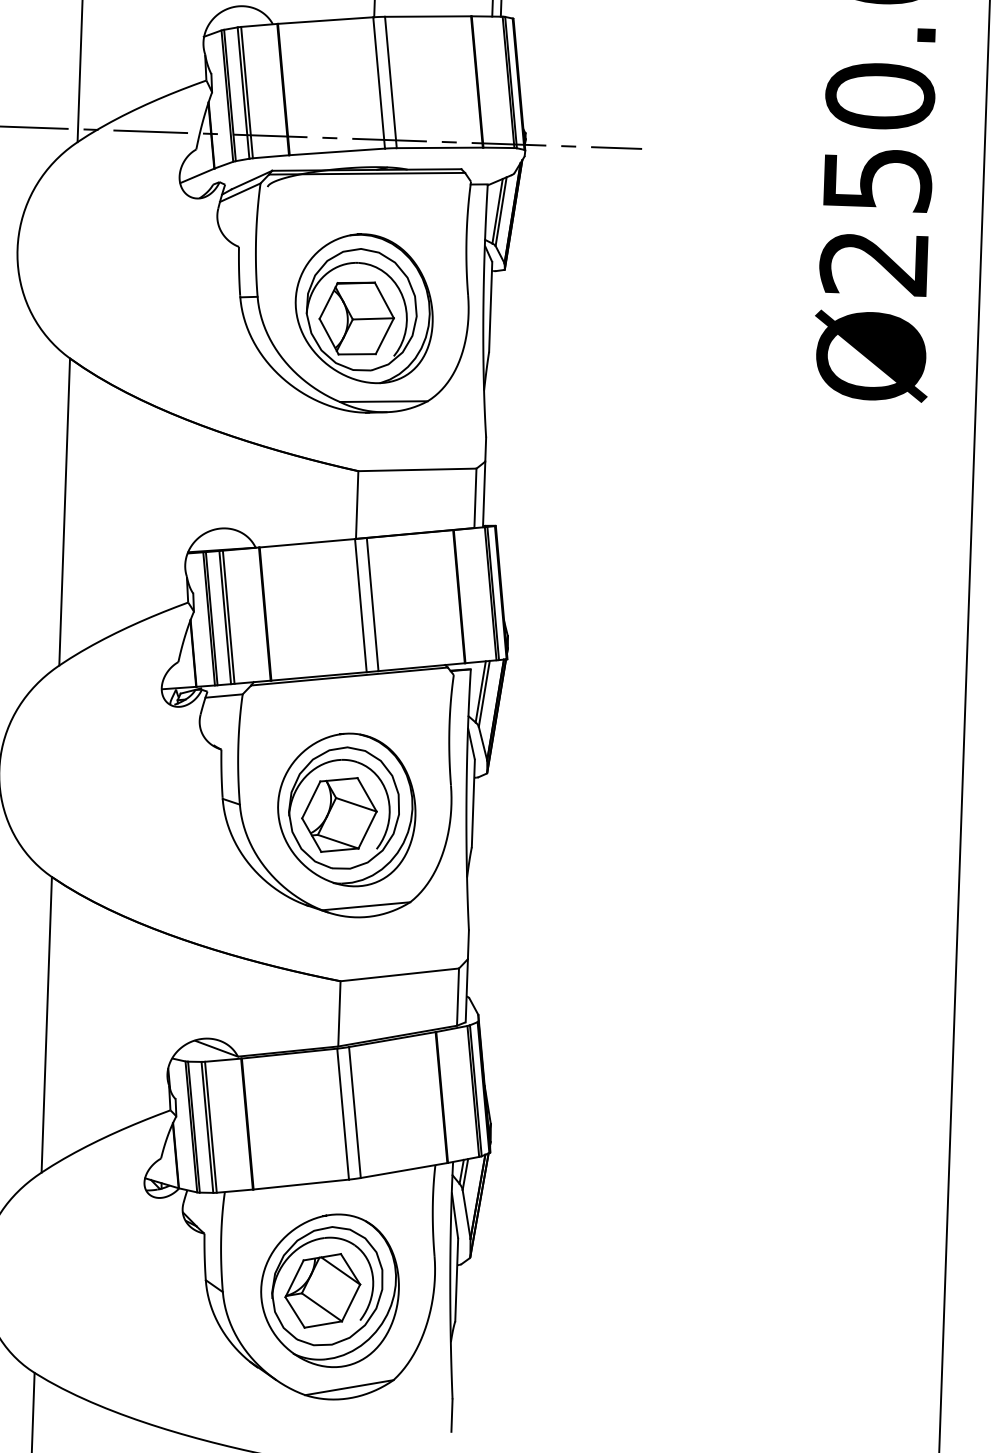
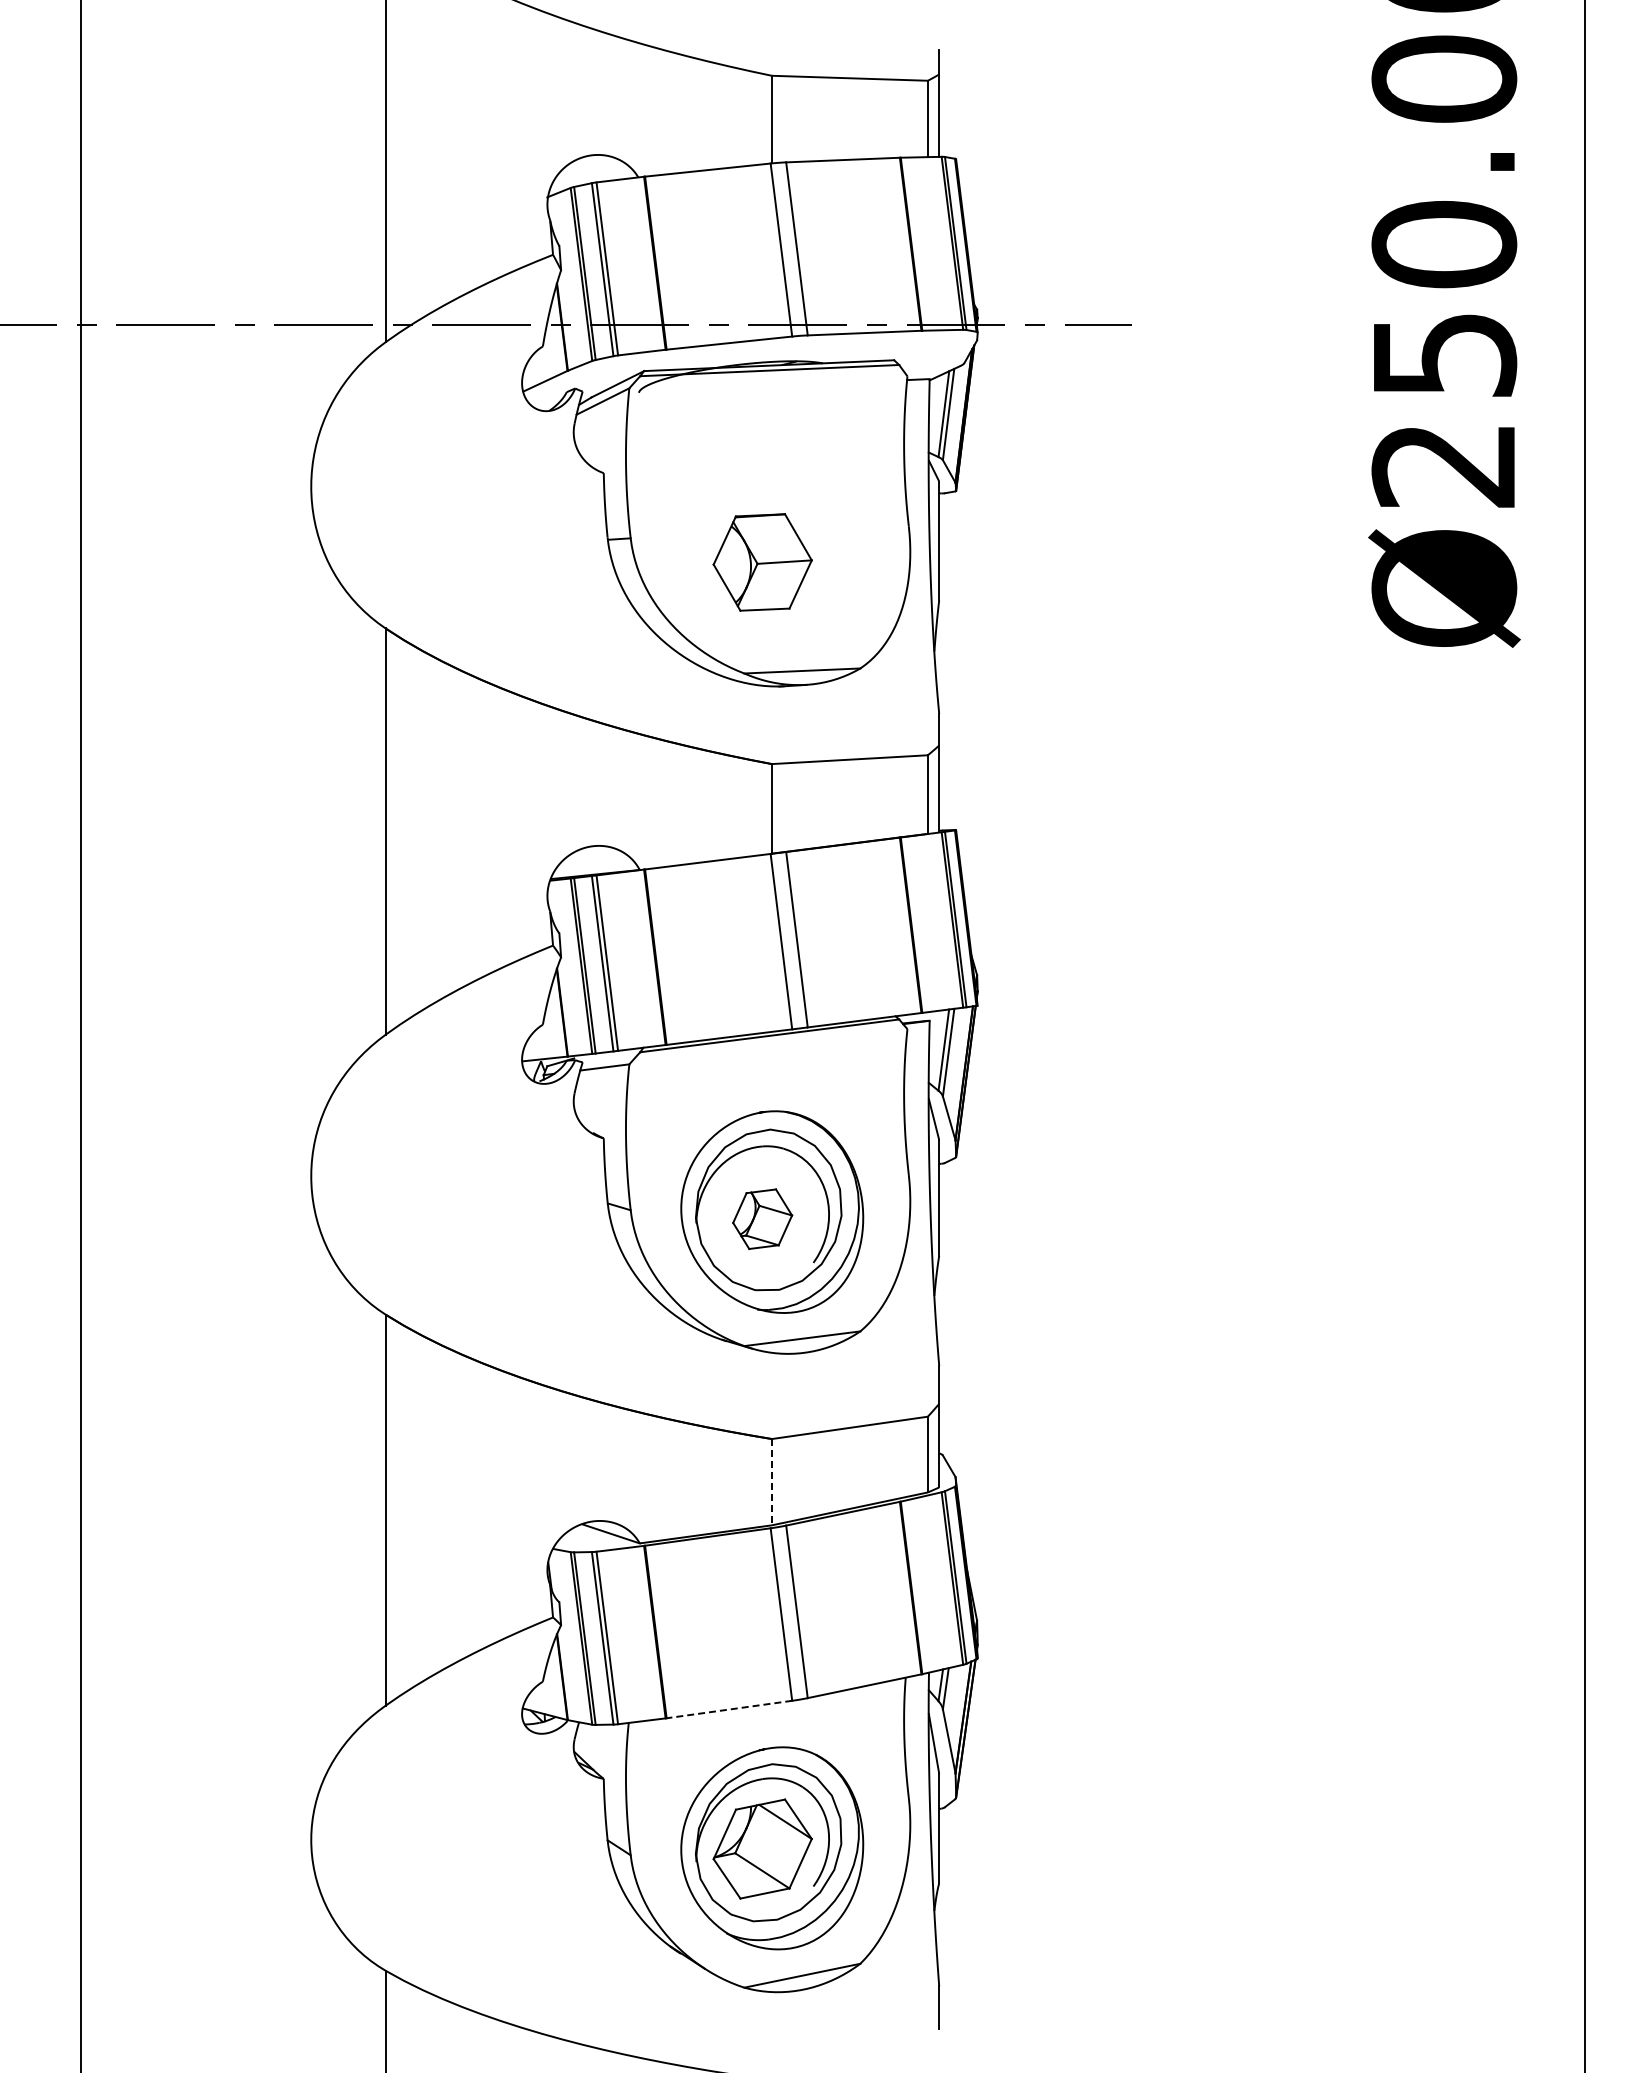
part: (364, 308) -> (772, 548), removed
part: (339, 814) -> (762, 1218), size x0.6
line: (339, 1014) -> (771, 1482), solid -> dashed
line: (300, 1184) -> (728, 1709), solid -> dashed

